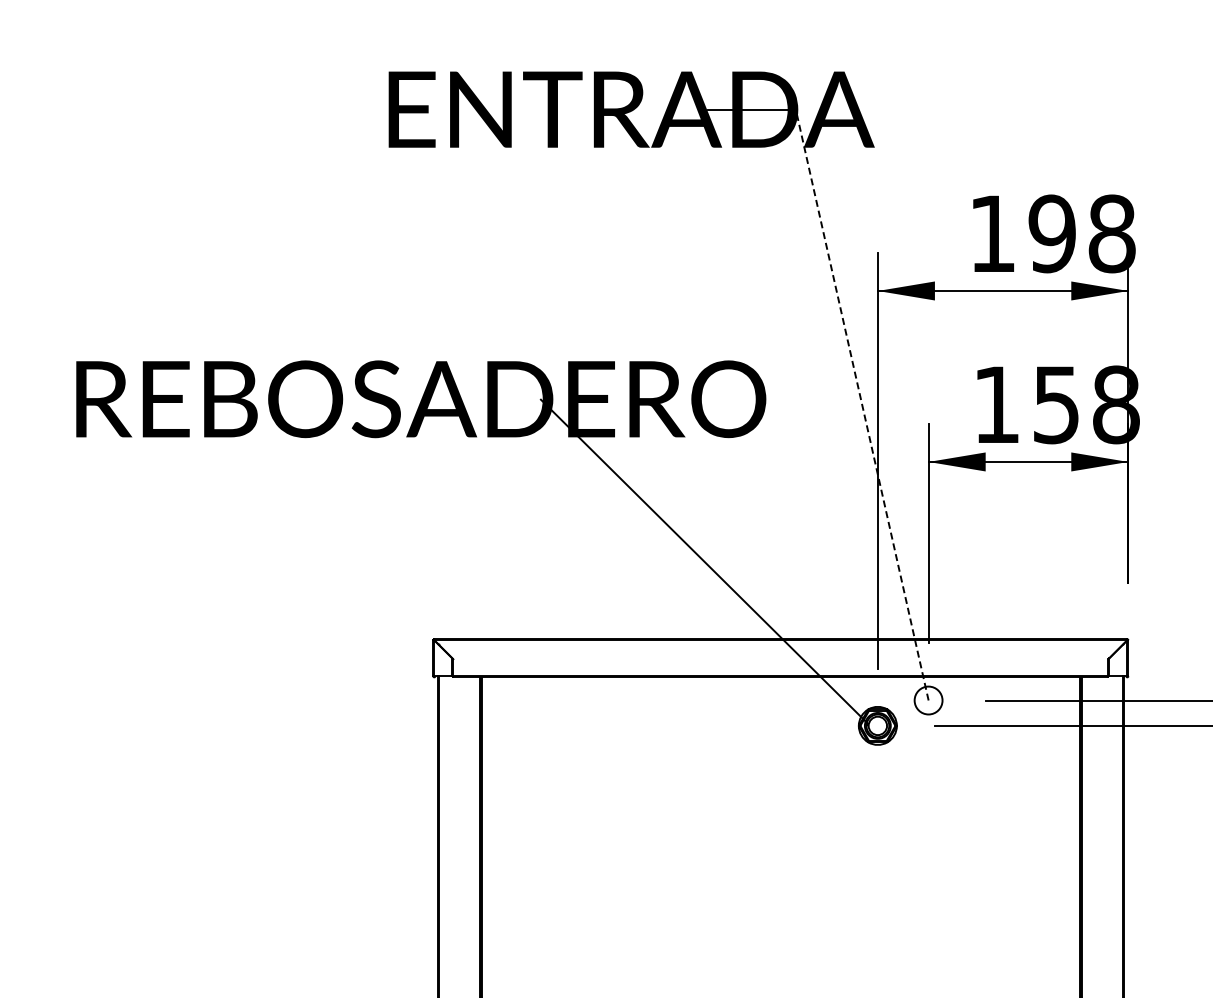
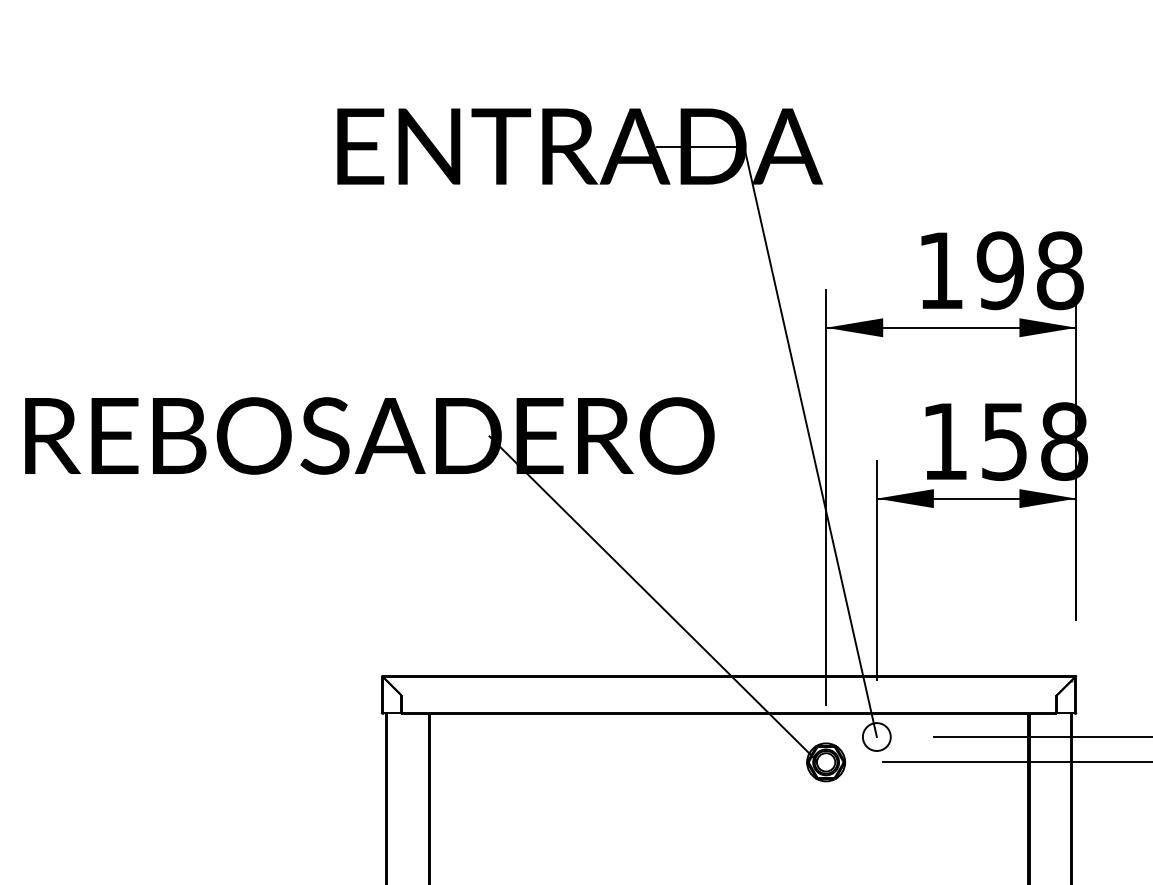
line: (862, 405) -> (810, 442), dashed -> solid

